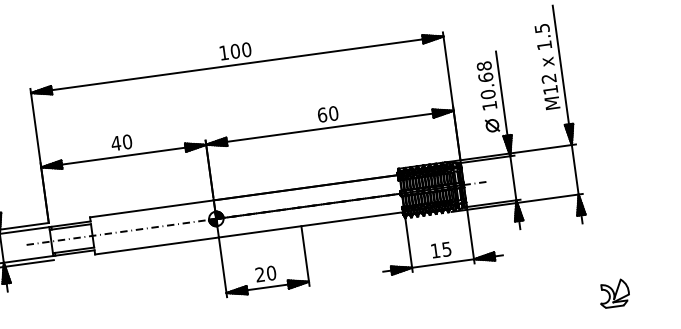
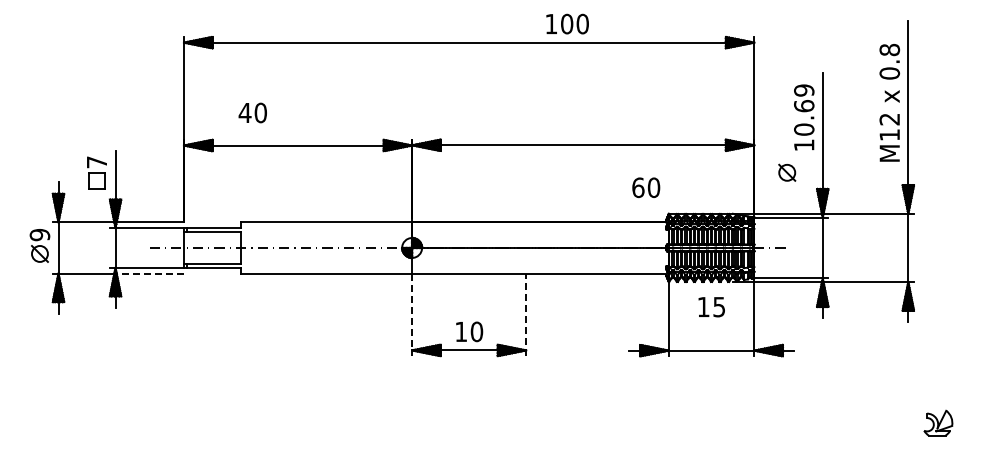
text: (543, 36) -> (889, 61), 1.5 -> 0.8
text: (235, 50) -> (567, 23), moved
text: (484, 66) -> (804, 90), 10.68 -> 10.69
text: (328, 114) -> (646, 187), moved
part: (492, 125) -> (787, 172), moved
text: (121, 142) -> (252, 112), moved
text: (441, 250) -> (711, 307), moved
line: (305, 255) -> (526, 314), solid -> dashed
line: (29, 263) -> (150, 273), solid -> dashed
line: (223, 267) -> (412, 315), solid -> dashed
text: (259, 274) -> (460, 331), 20 -> 10
part: (614, 293) -> (938, 422), size x0.7

